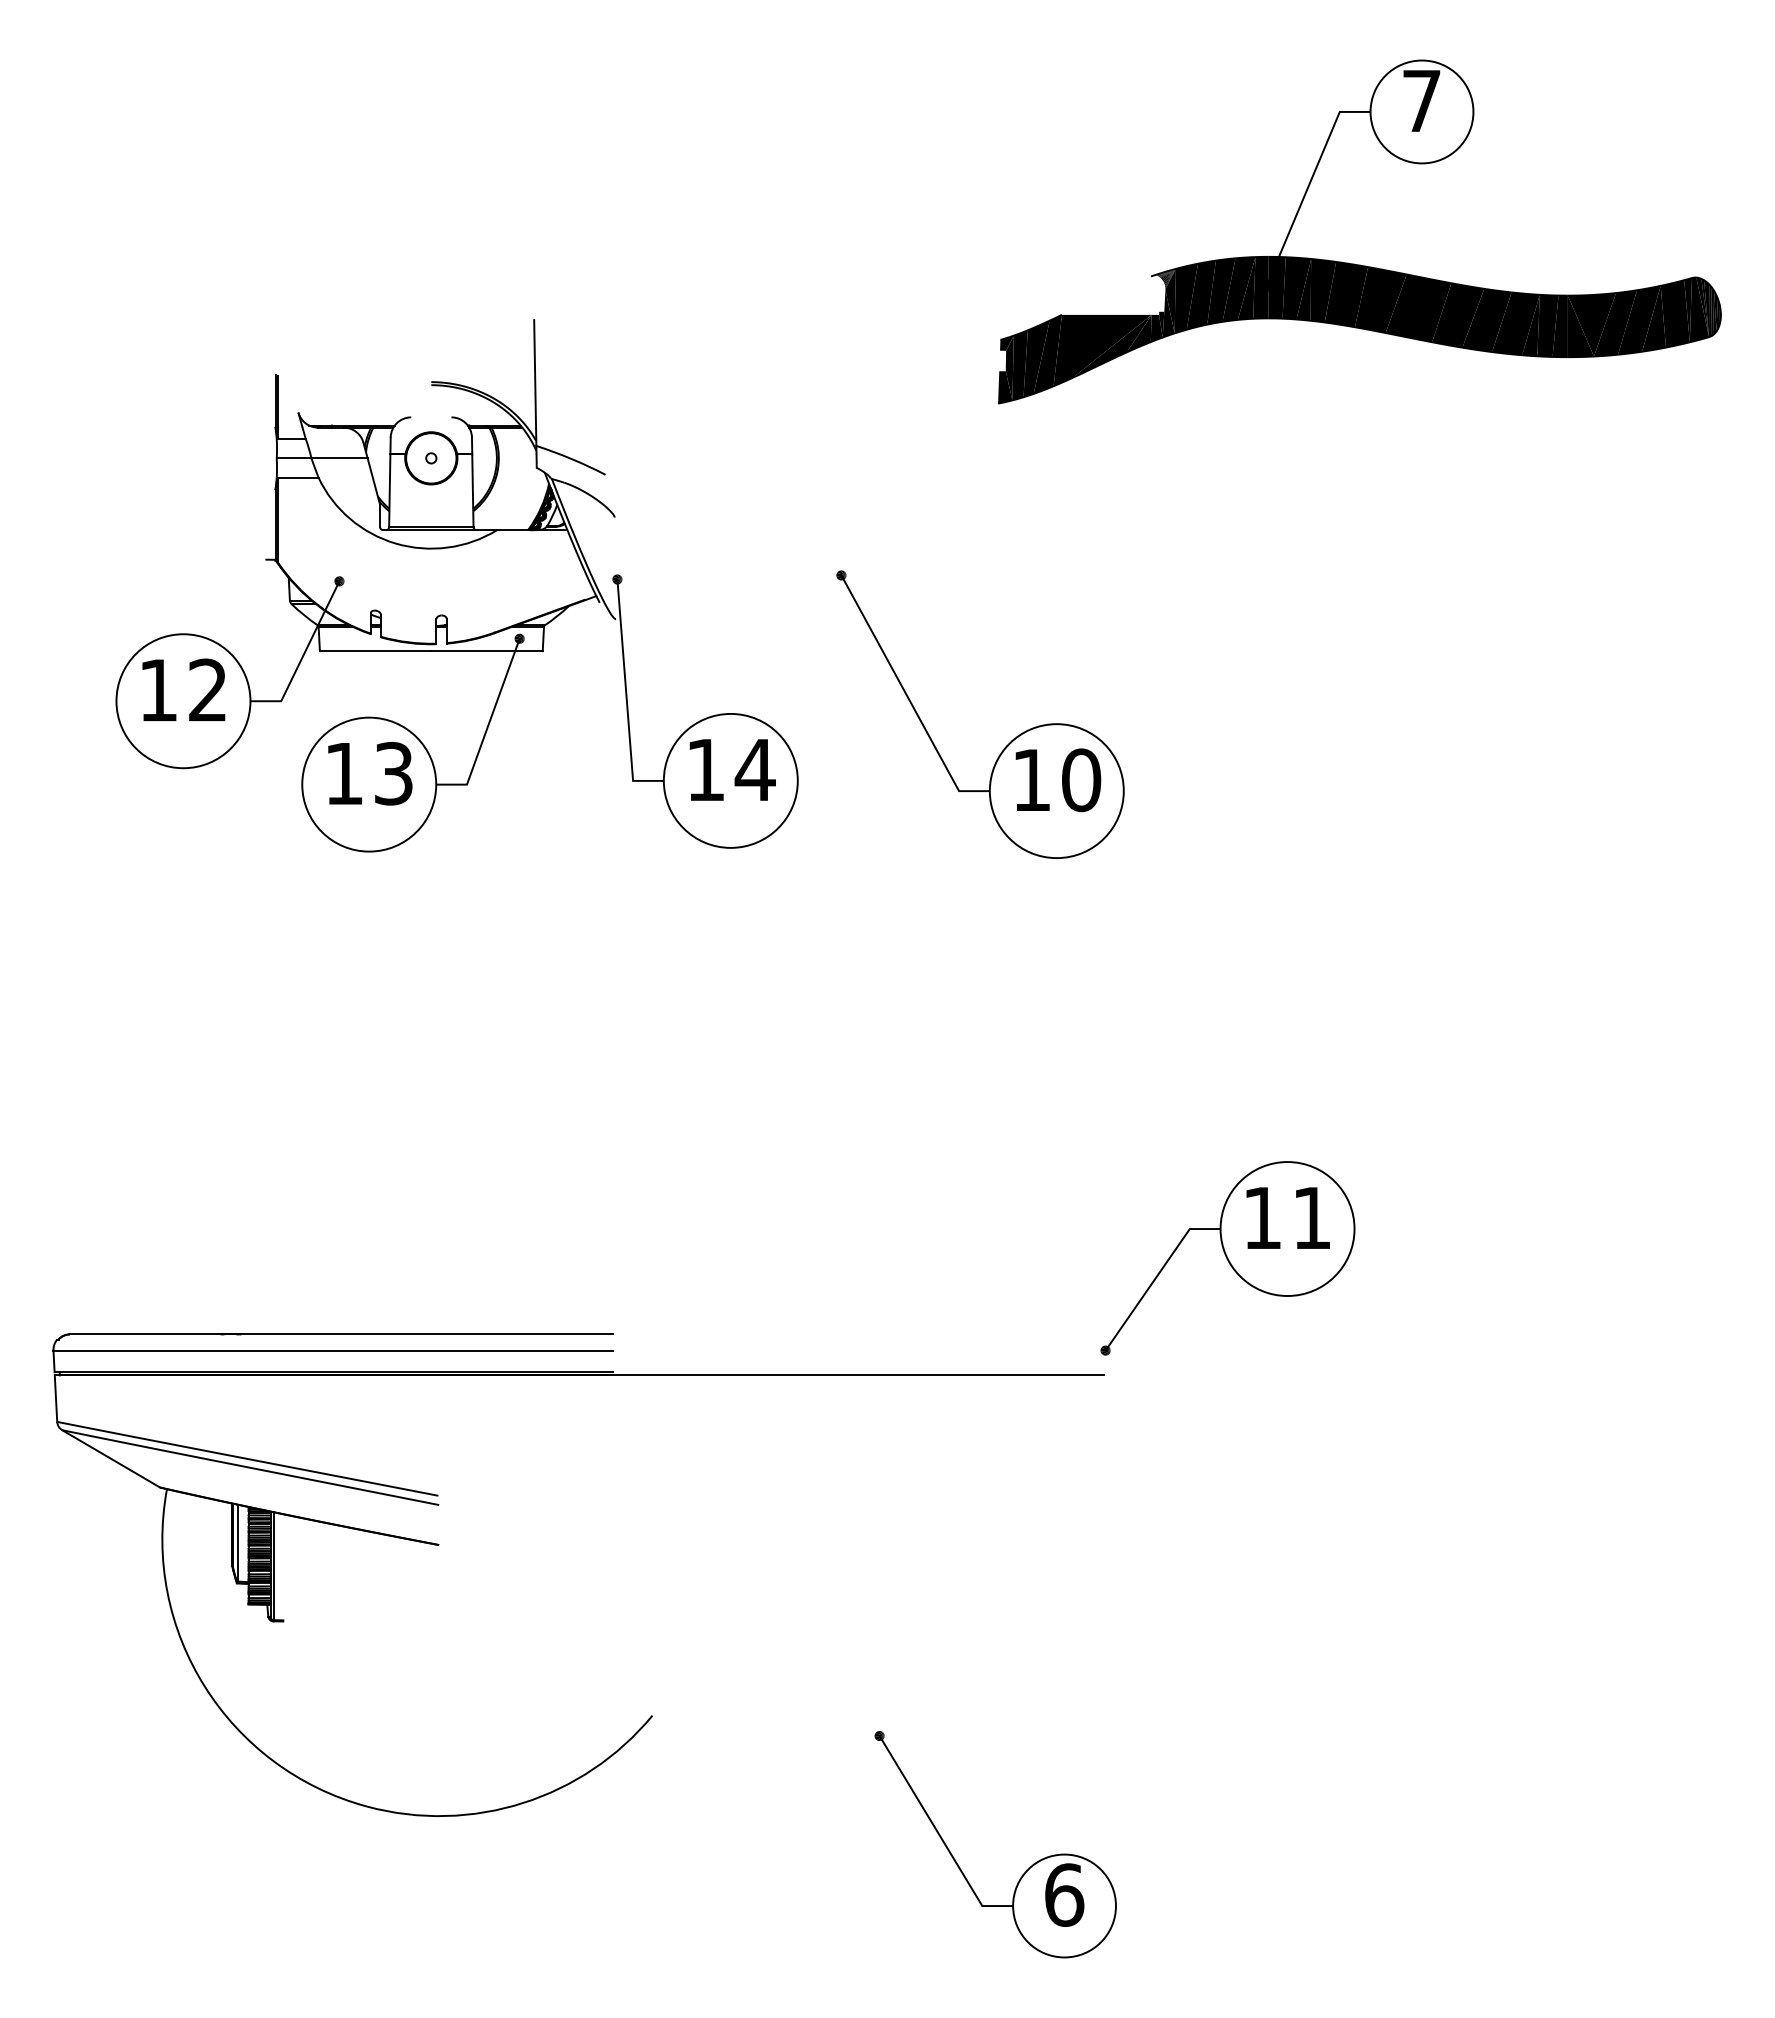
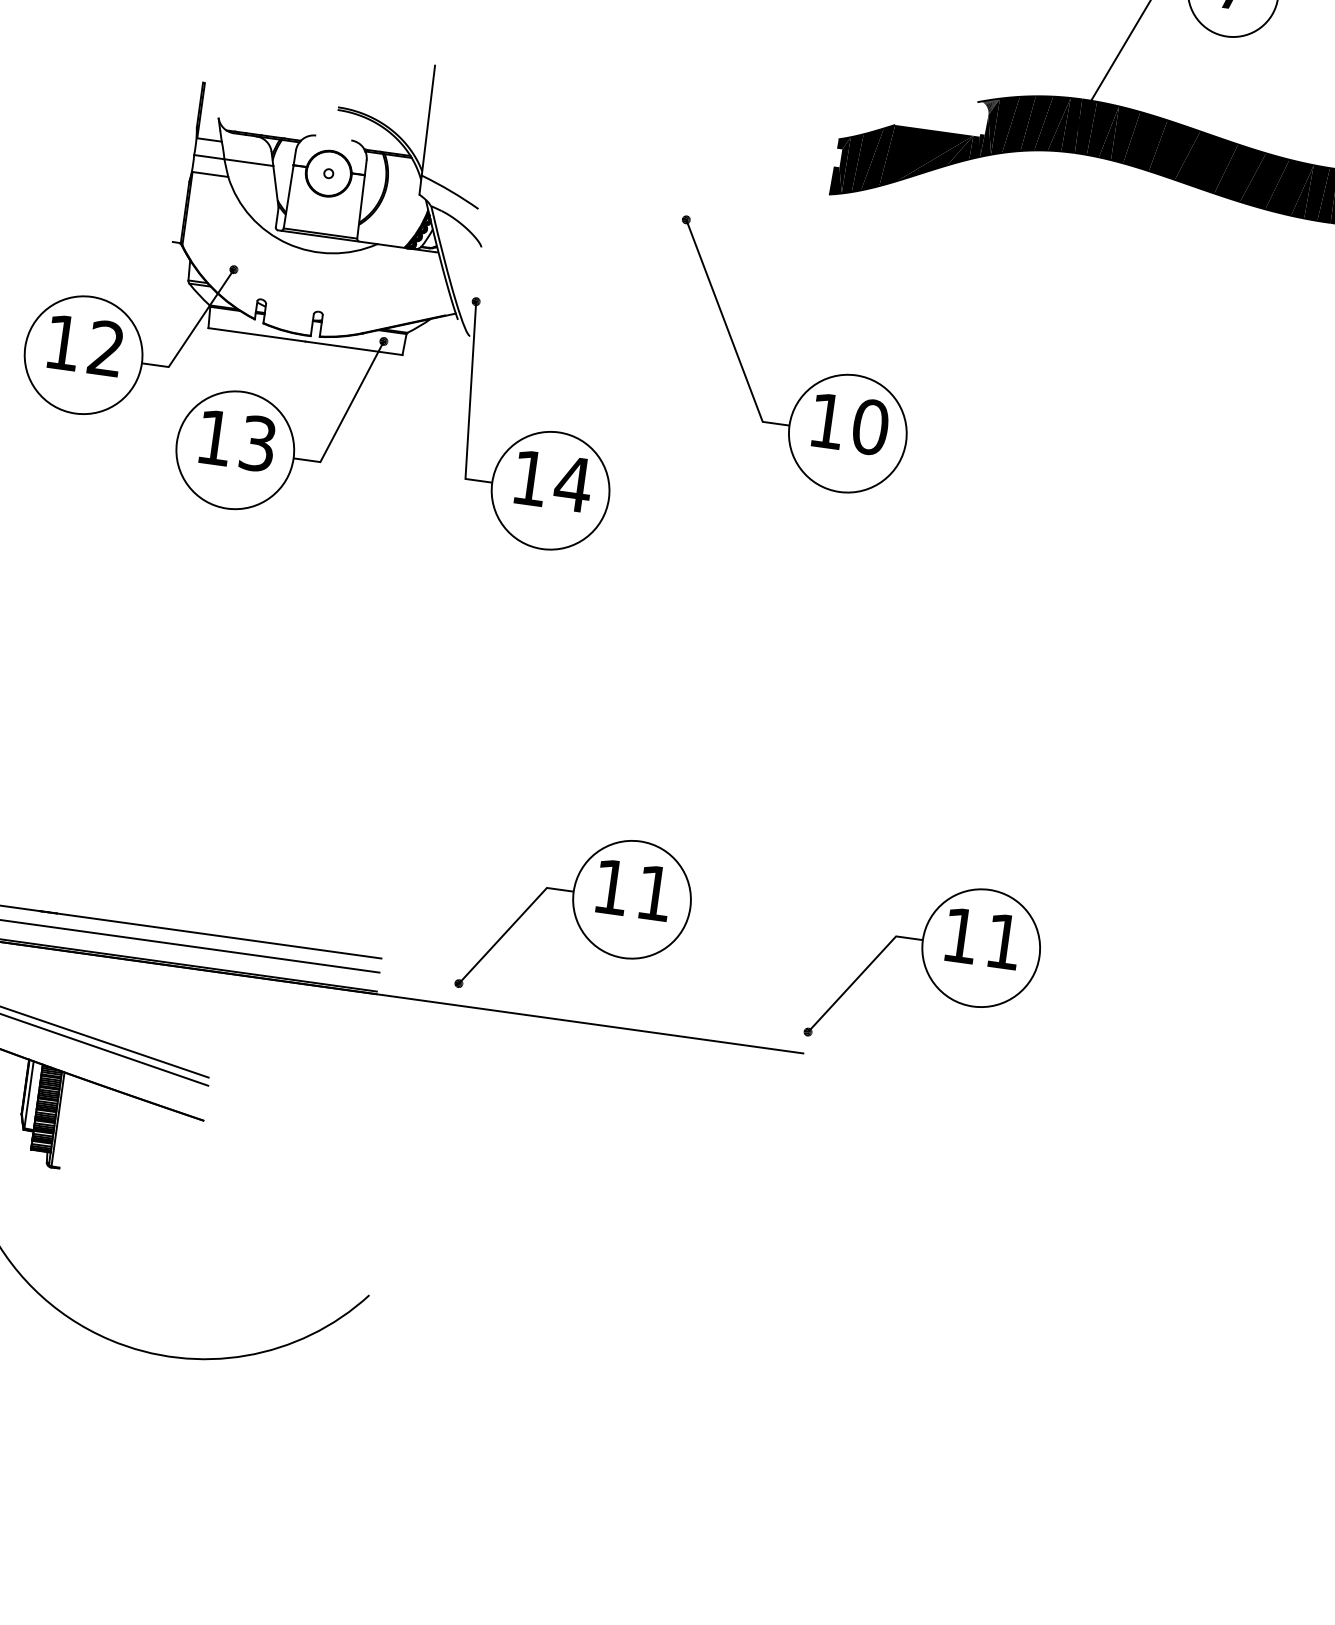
part: (1009, 742) -> (812, 385), moved
part: (826, 1258) -> (576, 918), added
part: (1024, 1872) -> (674, 1476), removed

